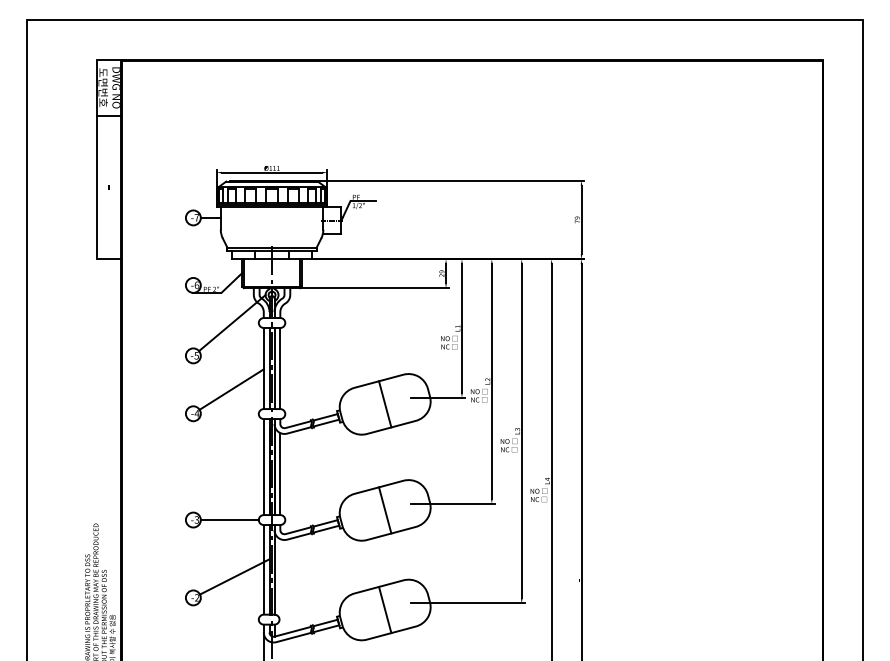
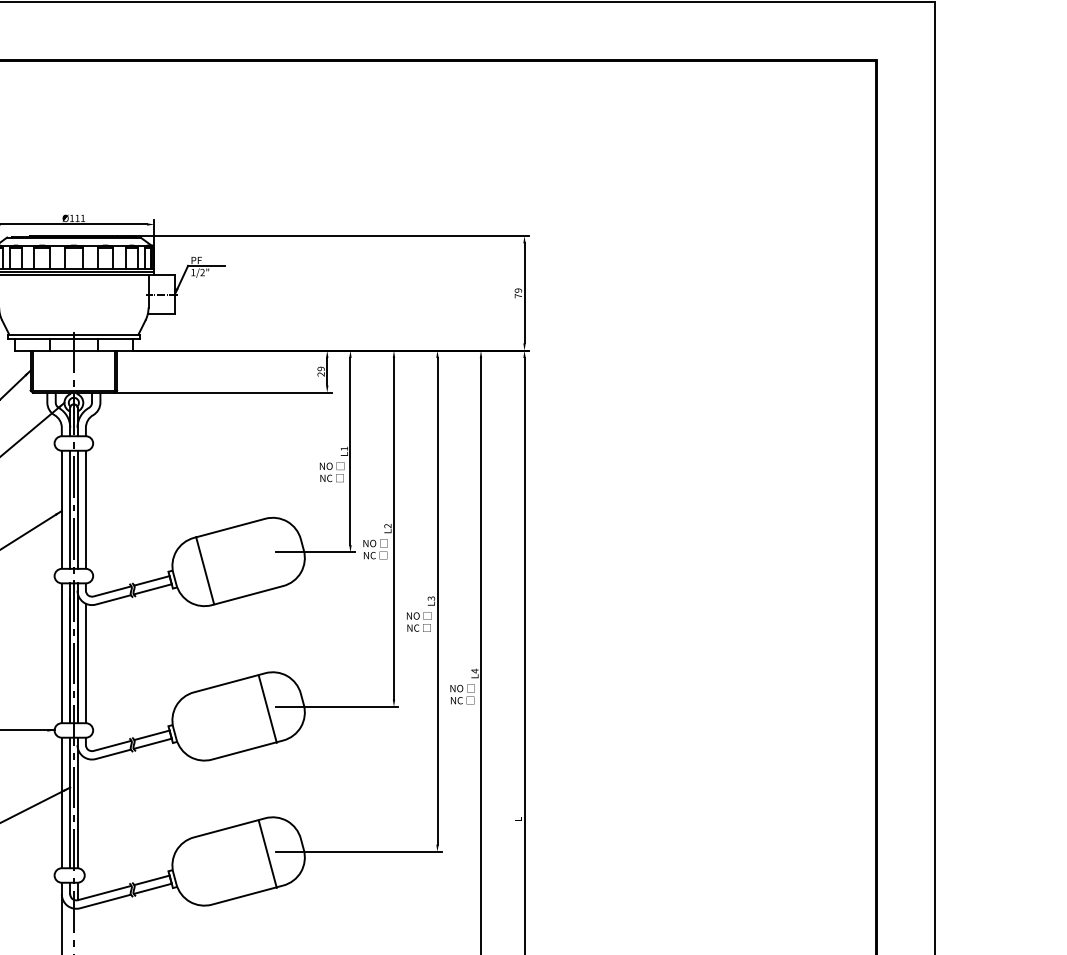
line: (385, 404) -> (205, 570), moved
line: (385, 510) -> (268, 709), moved
line: (385, 609) -> (268, 853), moved

